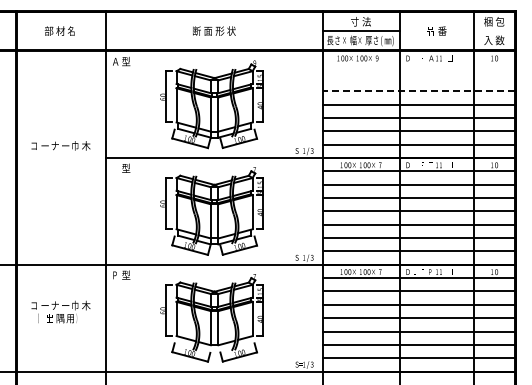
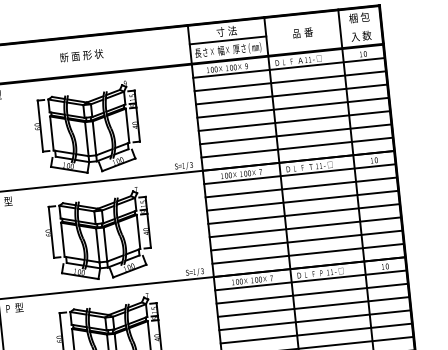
line: (418, 64) -> (288, 68), added
line: (418, 77) -> (289, 80), added
line: (418, 91) -> (291, 94), dashed -> solid

